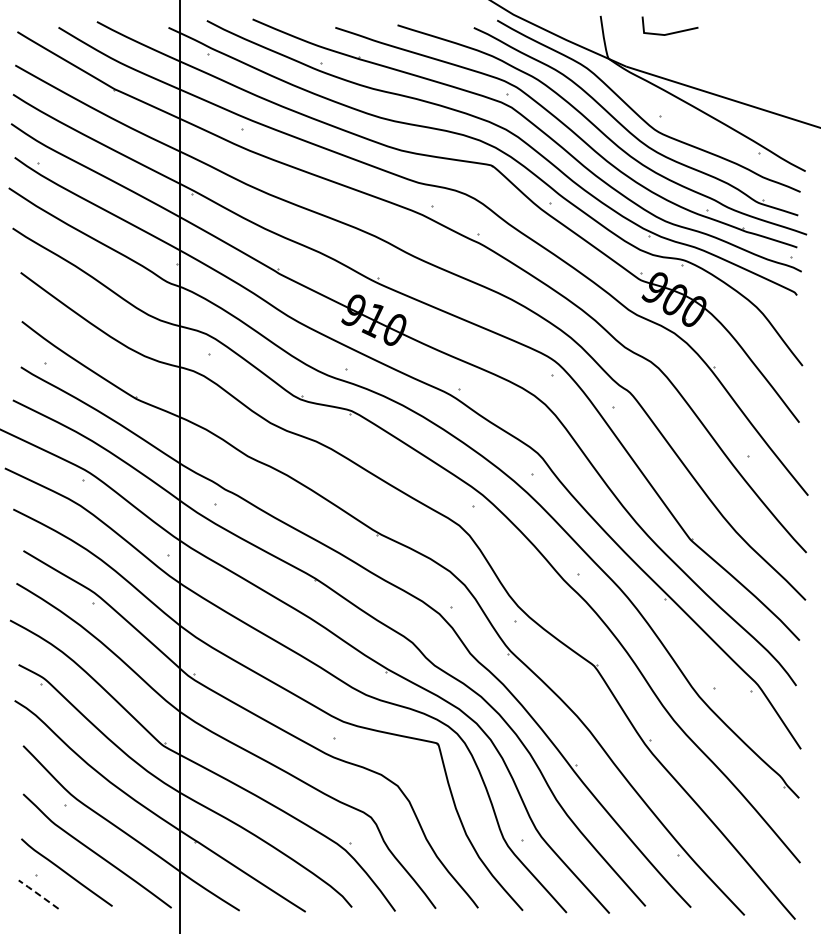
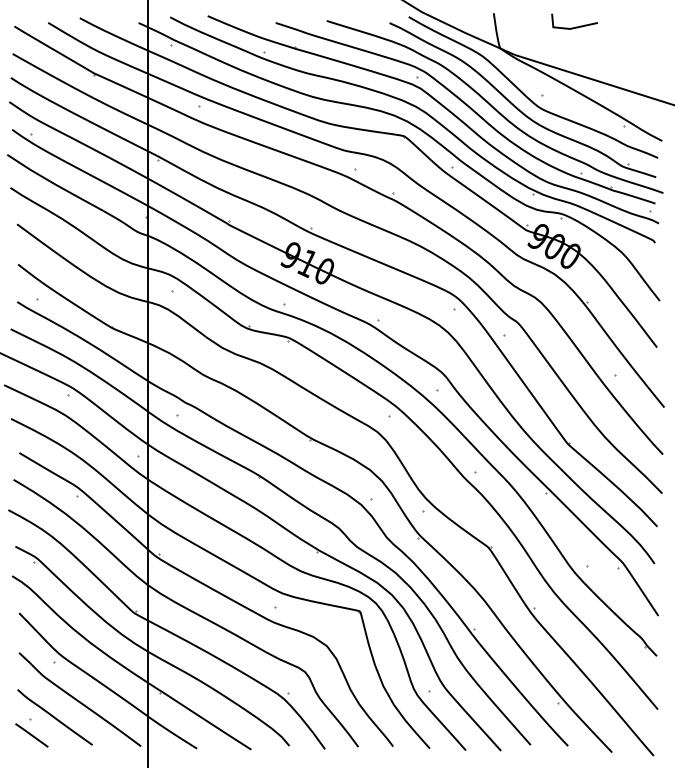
line: (670, 32) -> (575, 26), moved
line: (38, 894) -> (31, 735), dashed -> solid

